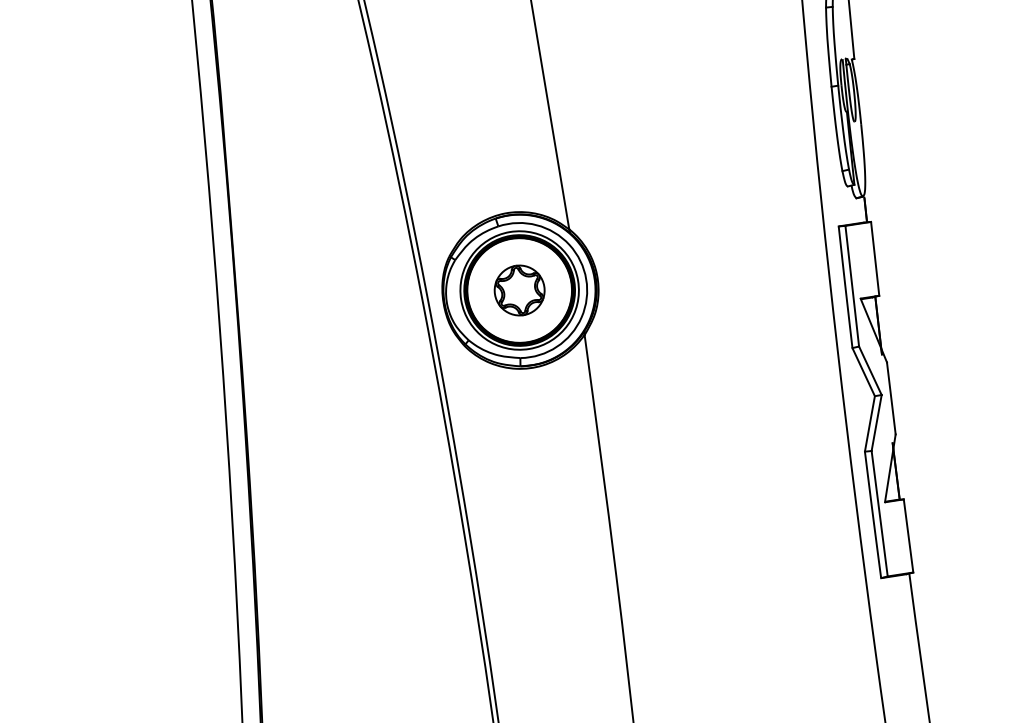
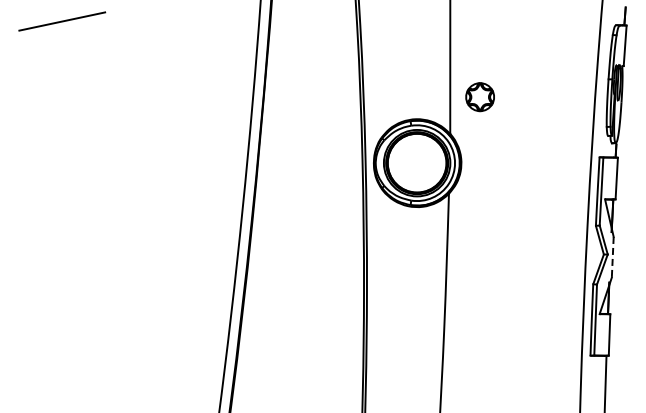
part: (518, 291) -> (479, 97), moved
line: (890, 398) -> (612, 257), solid -> dashed

